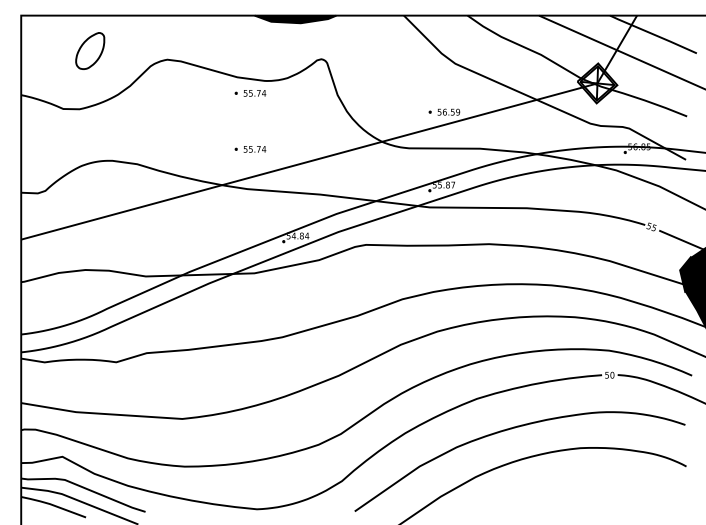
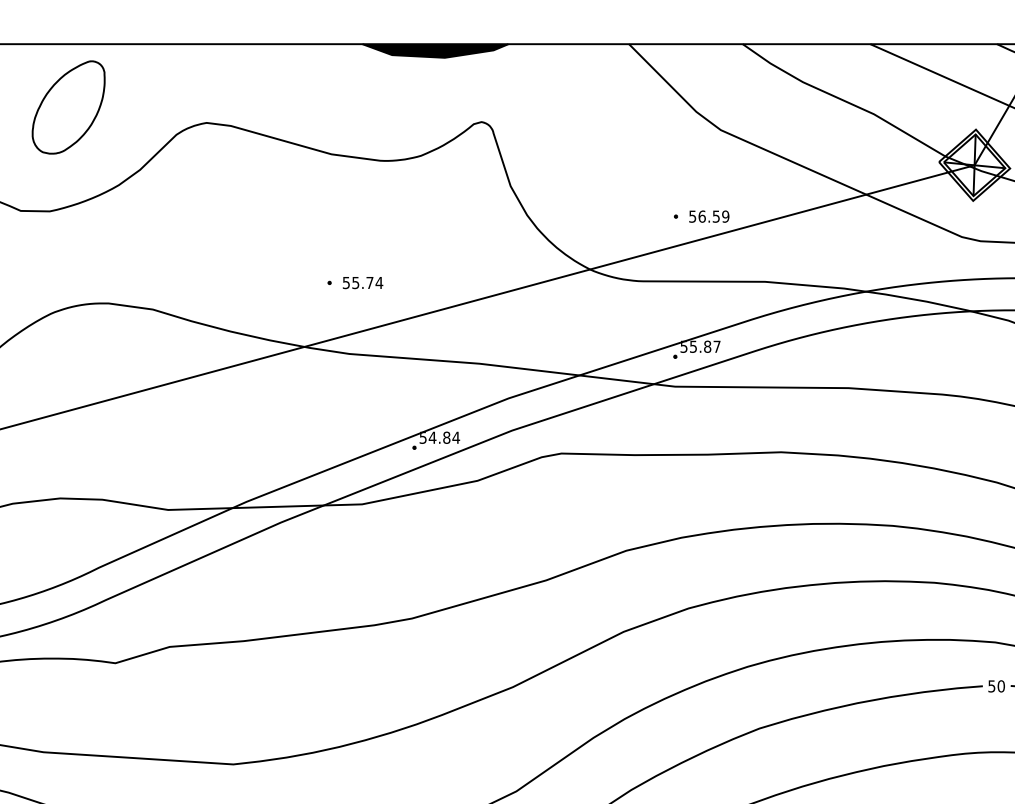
part: (90, 50) -> (69, 106), size x1.43
part: (250, 93) -> (355, 183), removed

